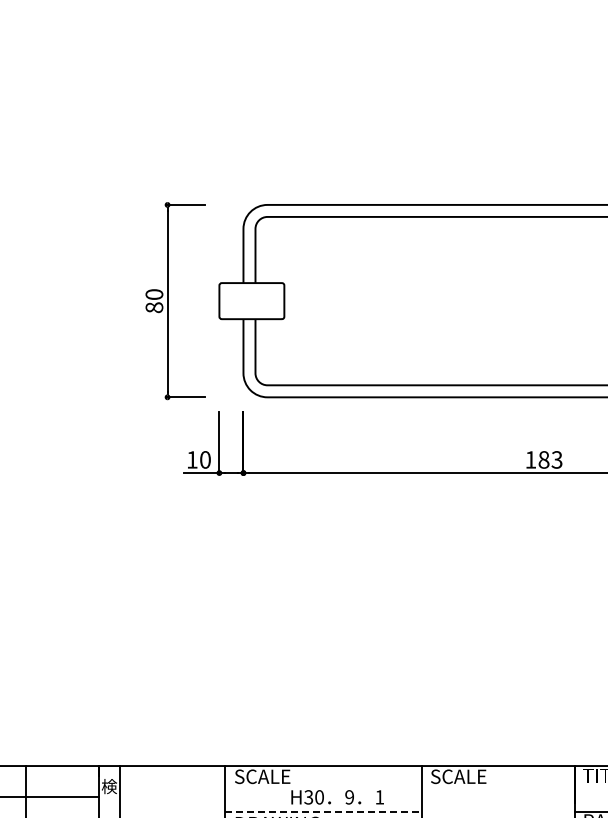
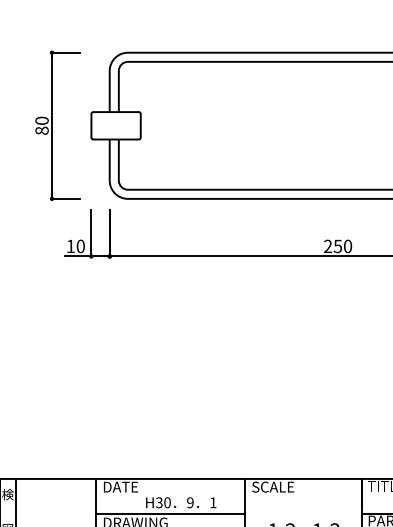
text: (543, 459) -> (337, 246), 183 -> 250
text: (262, 776) -> (124, 486), SCALE -> DATE
line: (323, 811) -> (170, 513), dashed -> solid

